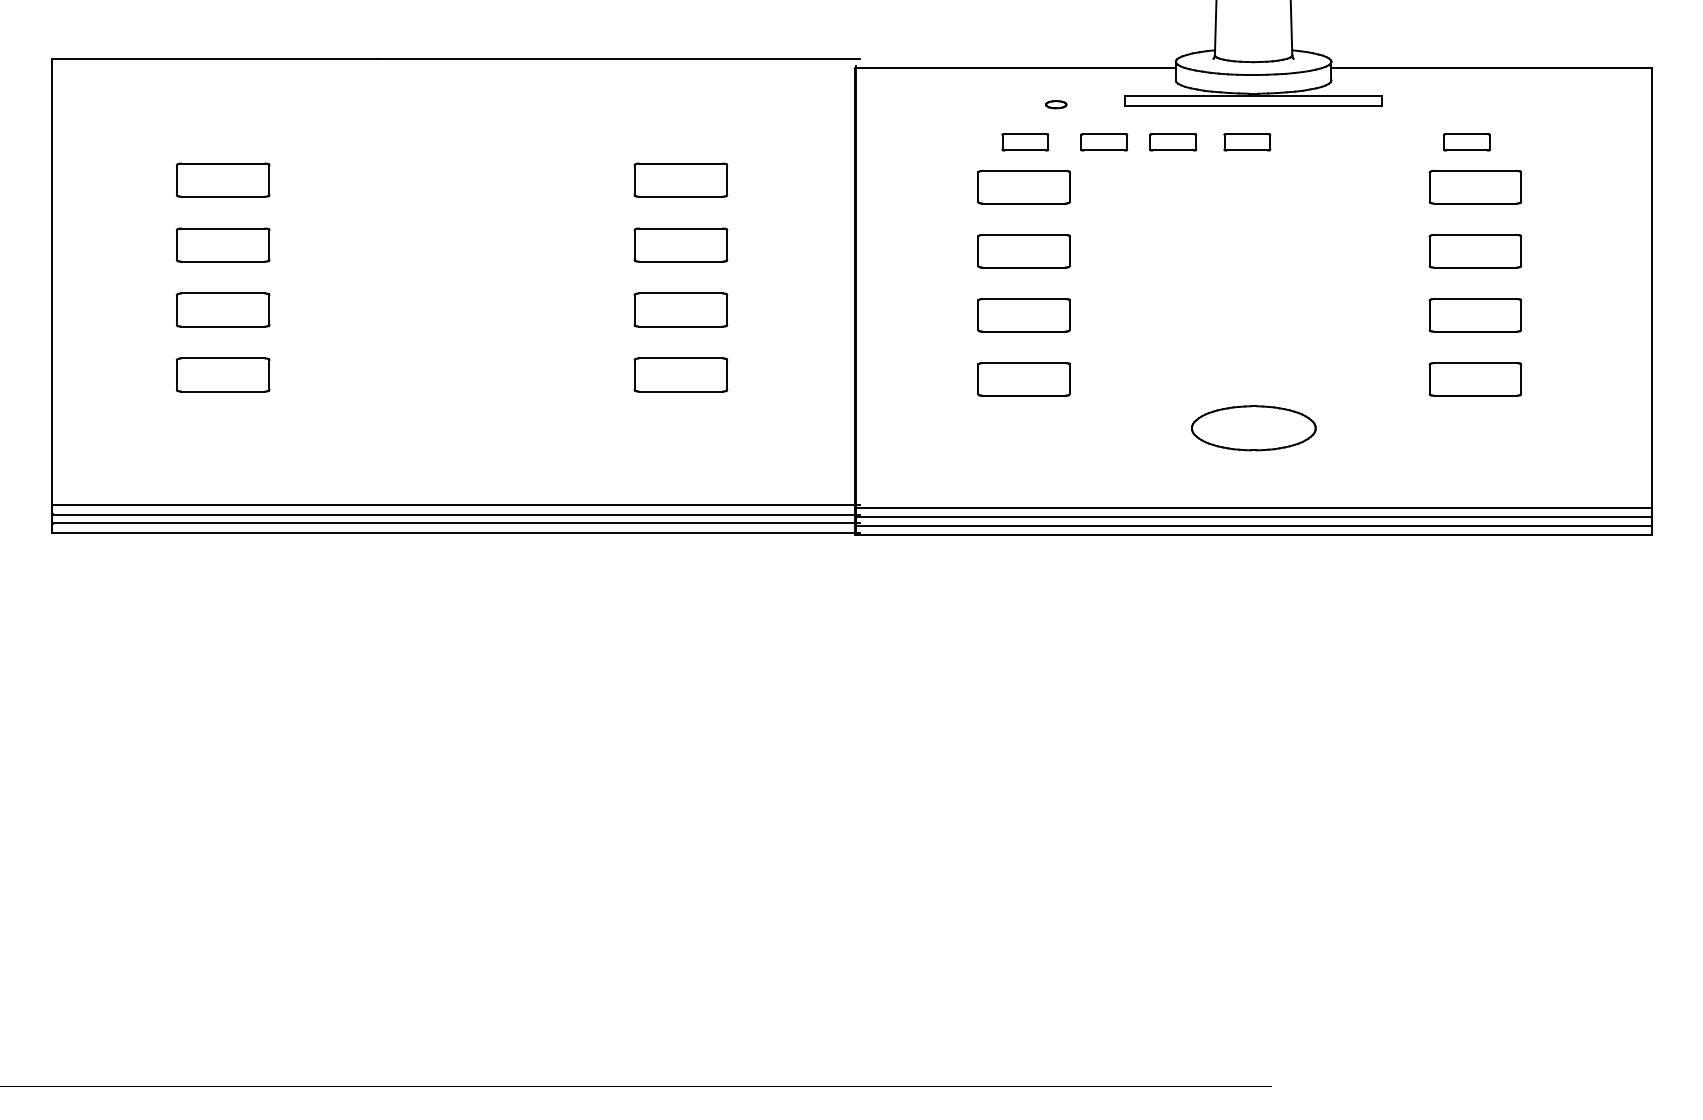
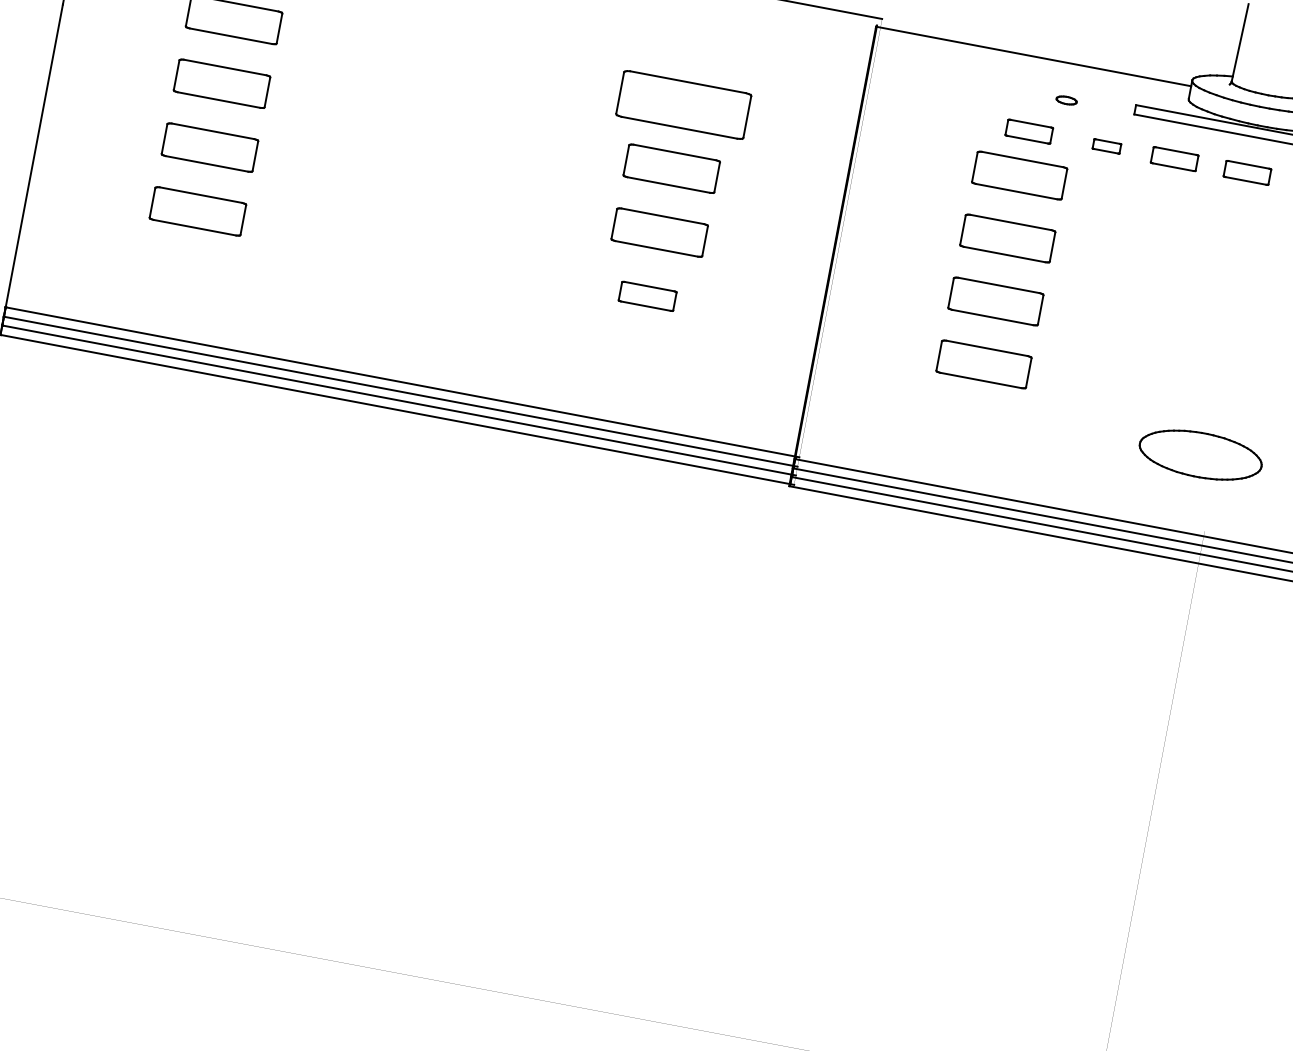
part: (1104, 142) -> (1107, 146), size x0.6
part: (680, 179) -> (683, 104), size x1.4
part: (680, 374) -> (647, 295), size x0.6

